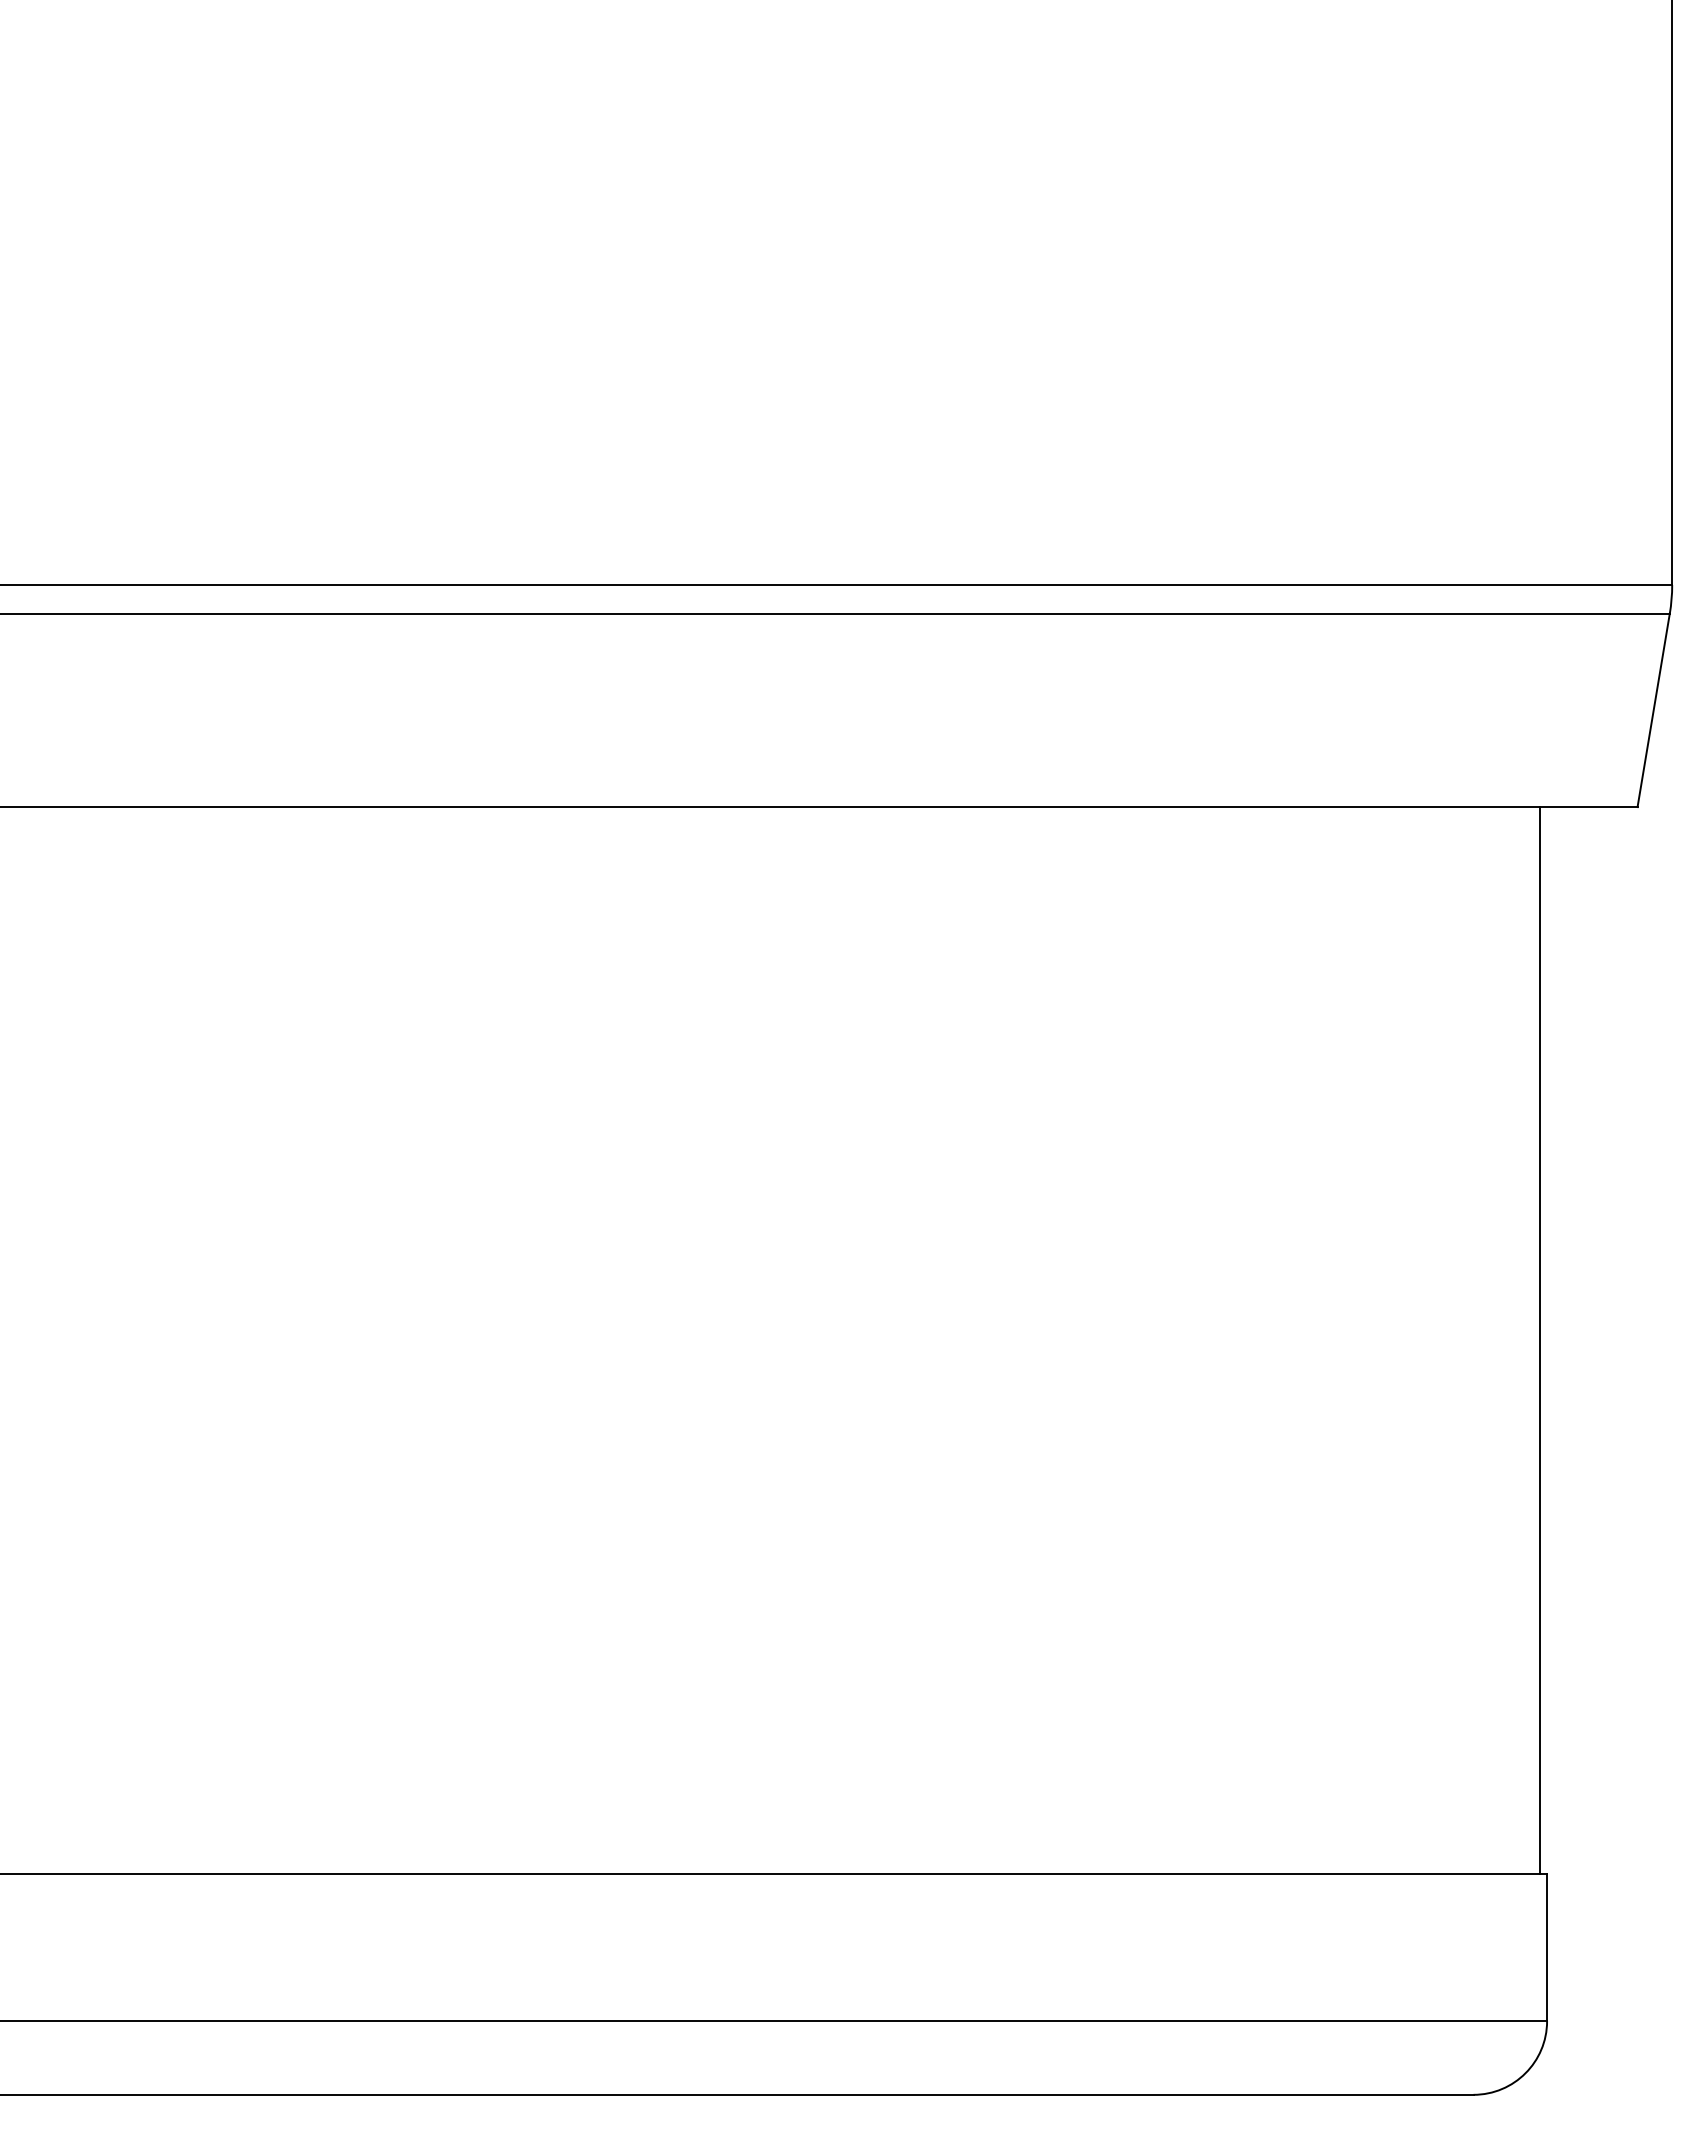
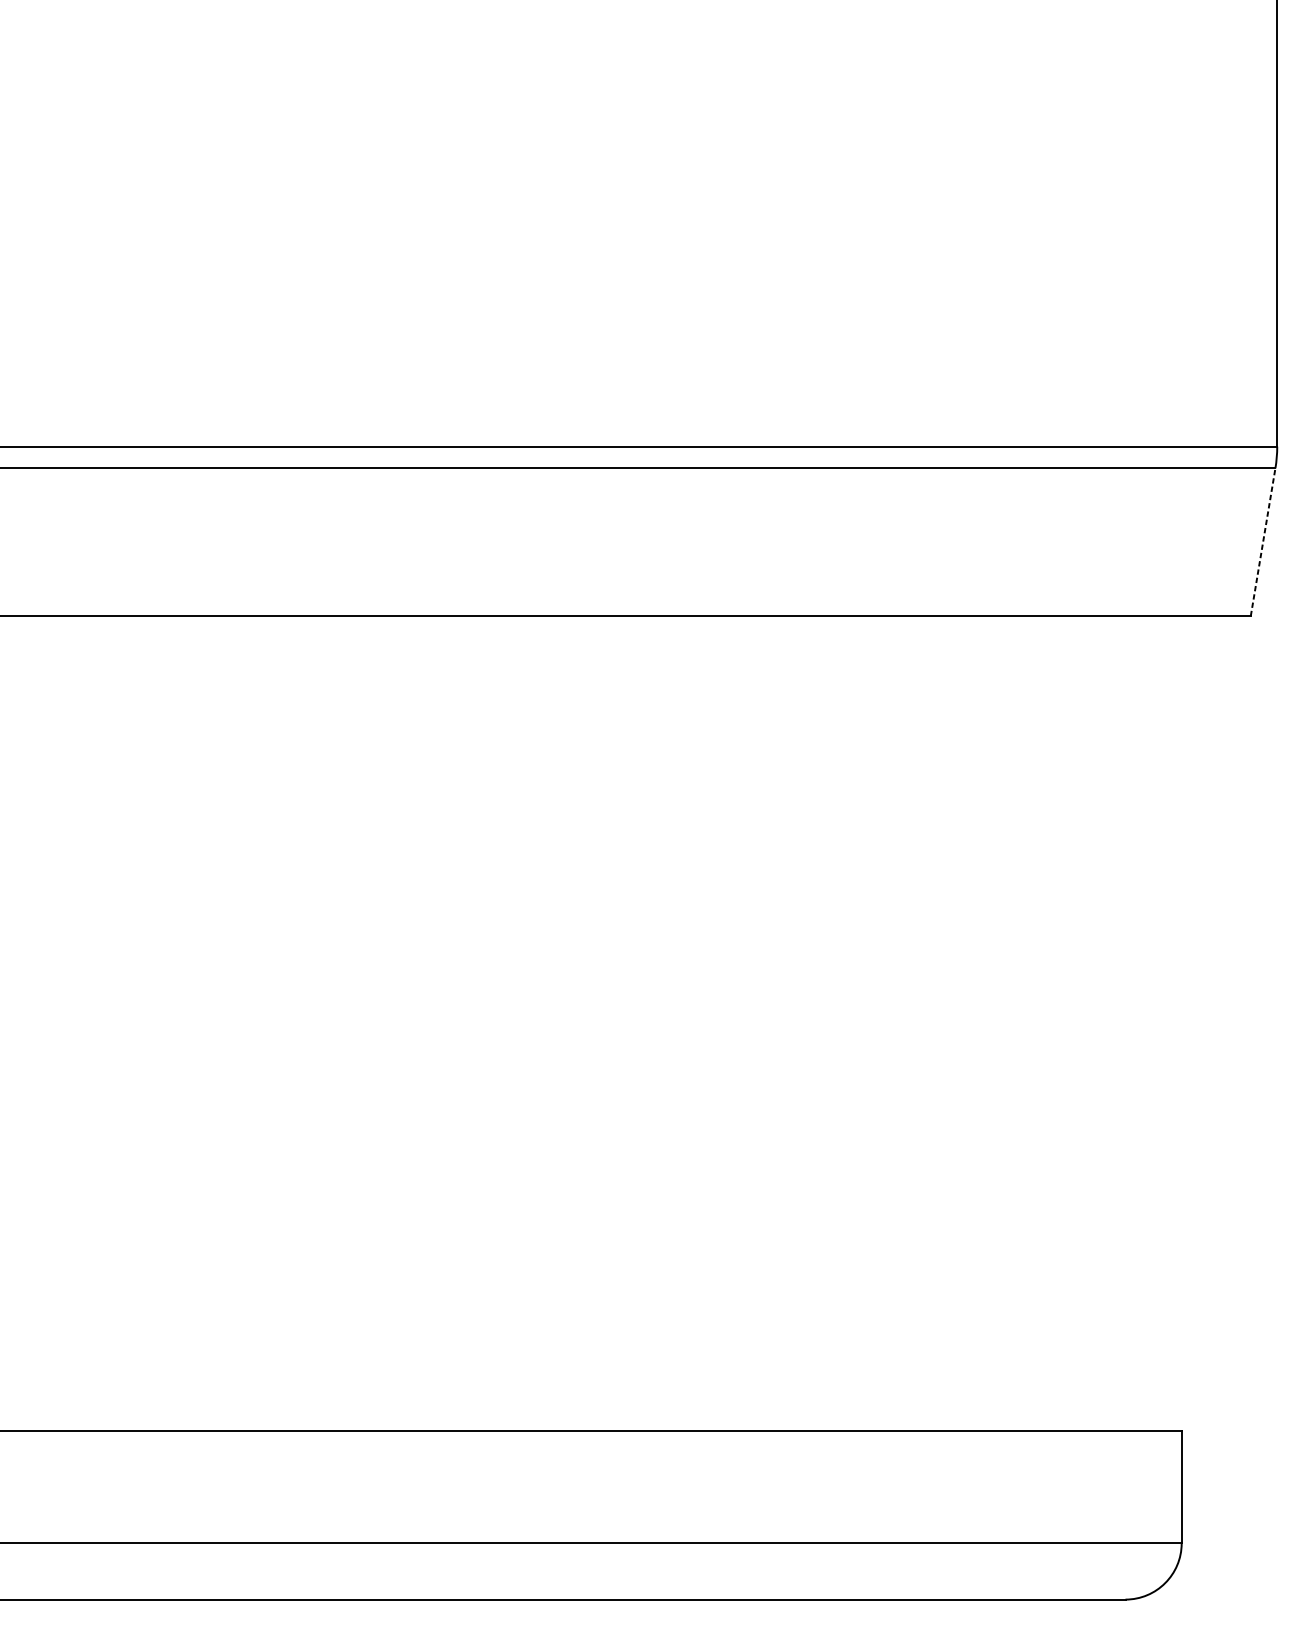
line: (1653, 709) -> (1262, 541), solid -> dashed
line: (1539, 1340) -> (1175, 1023), removed

